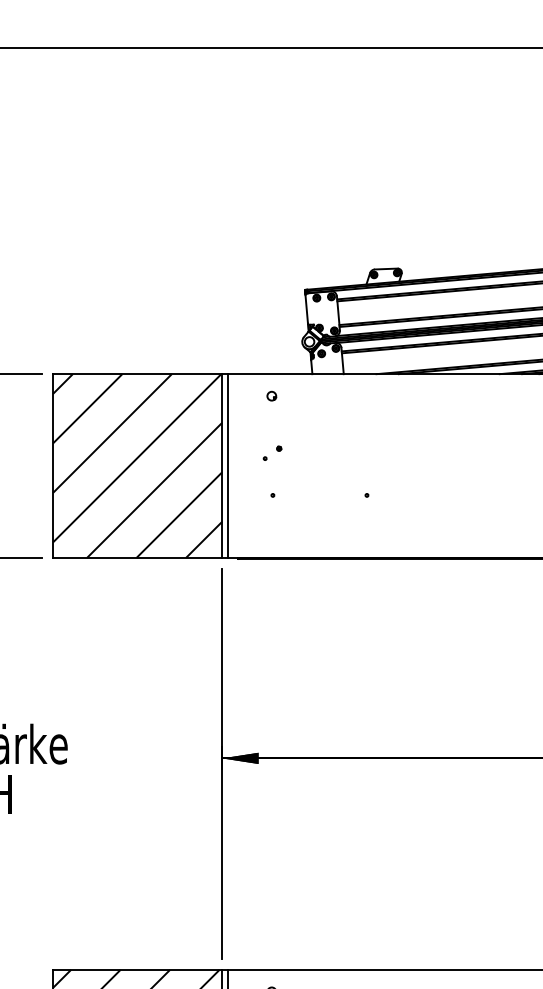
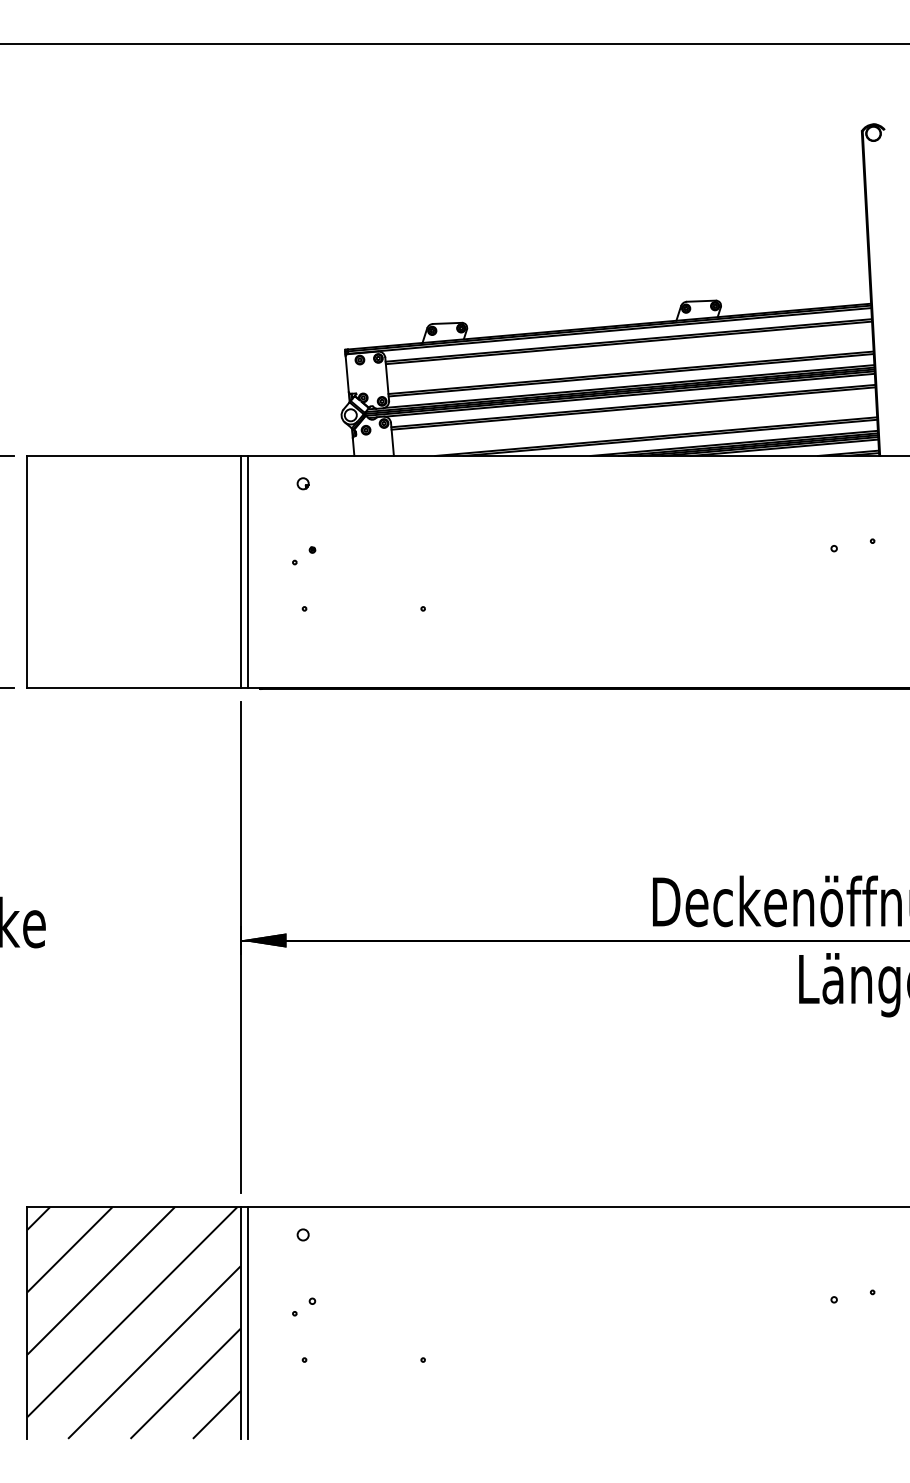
hatch: (137, 465) -> (133, 571), removed

